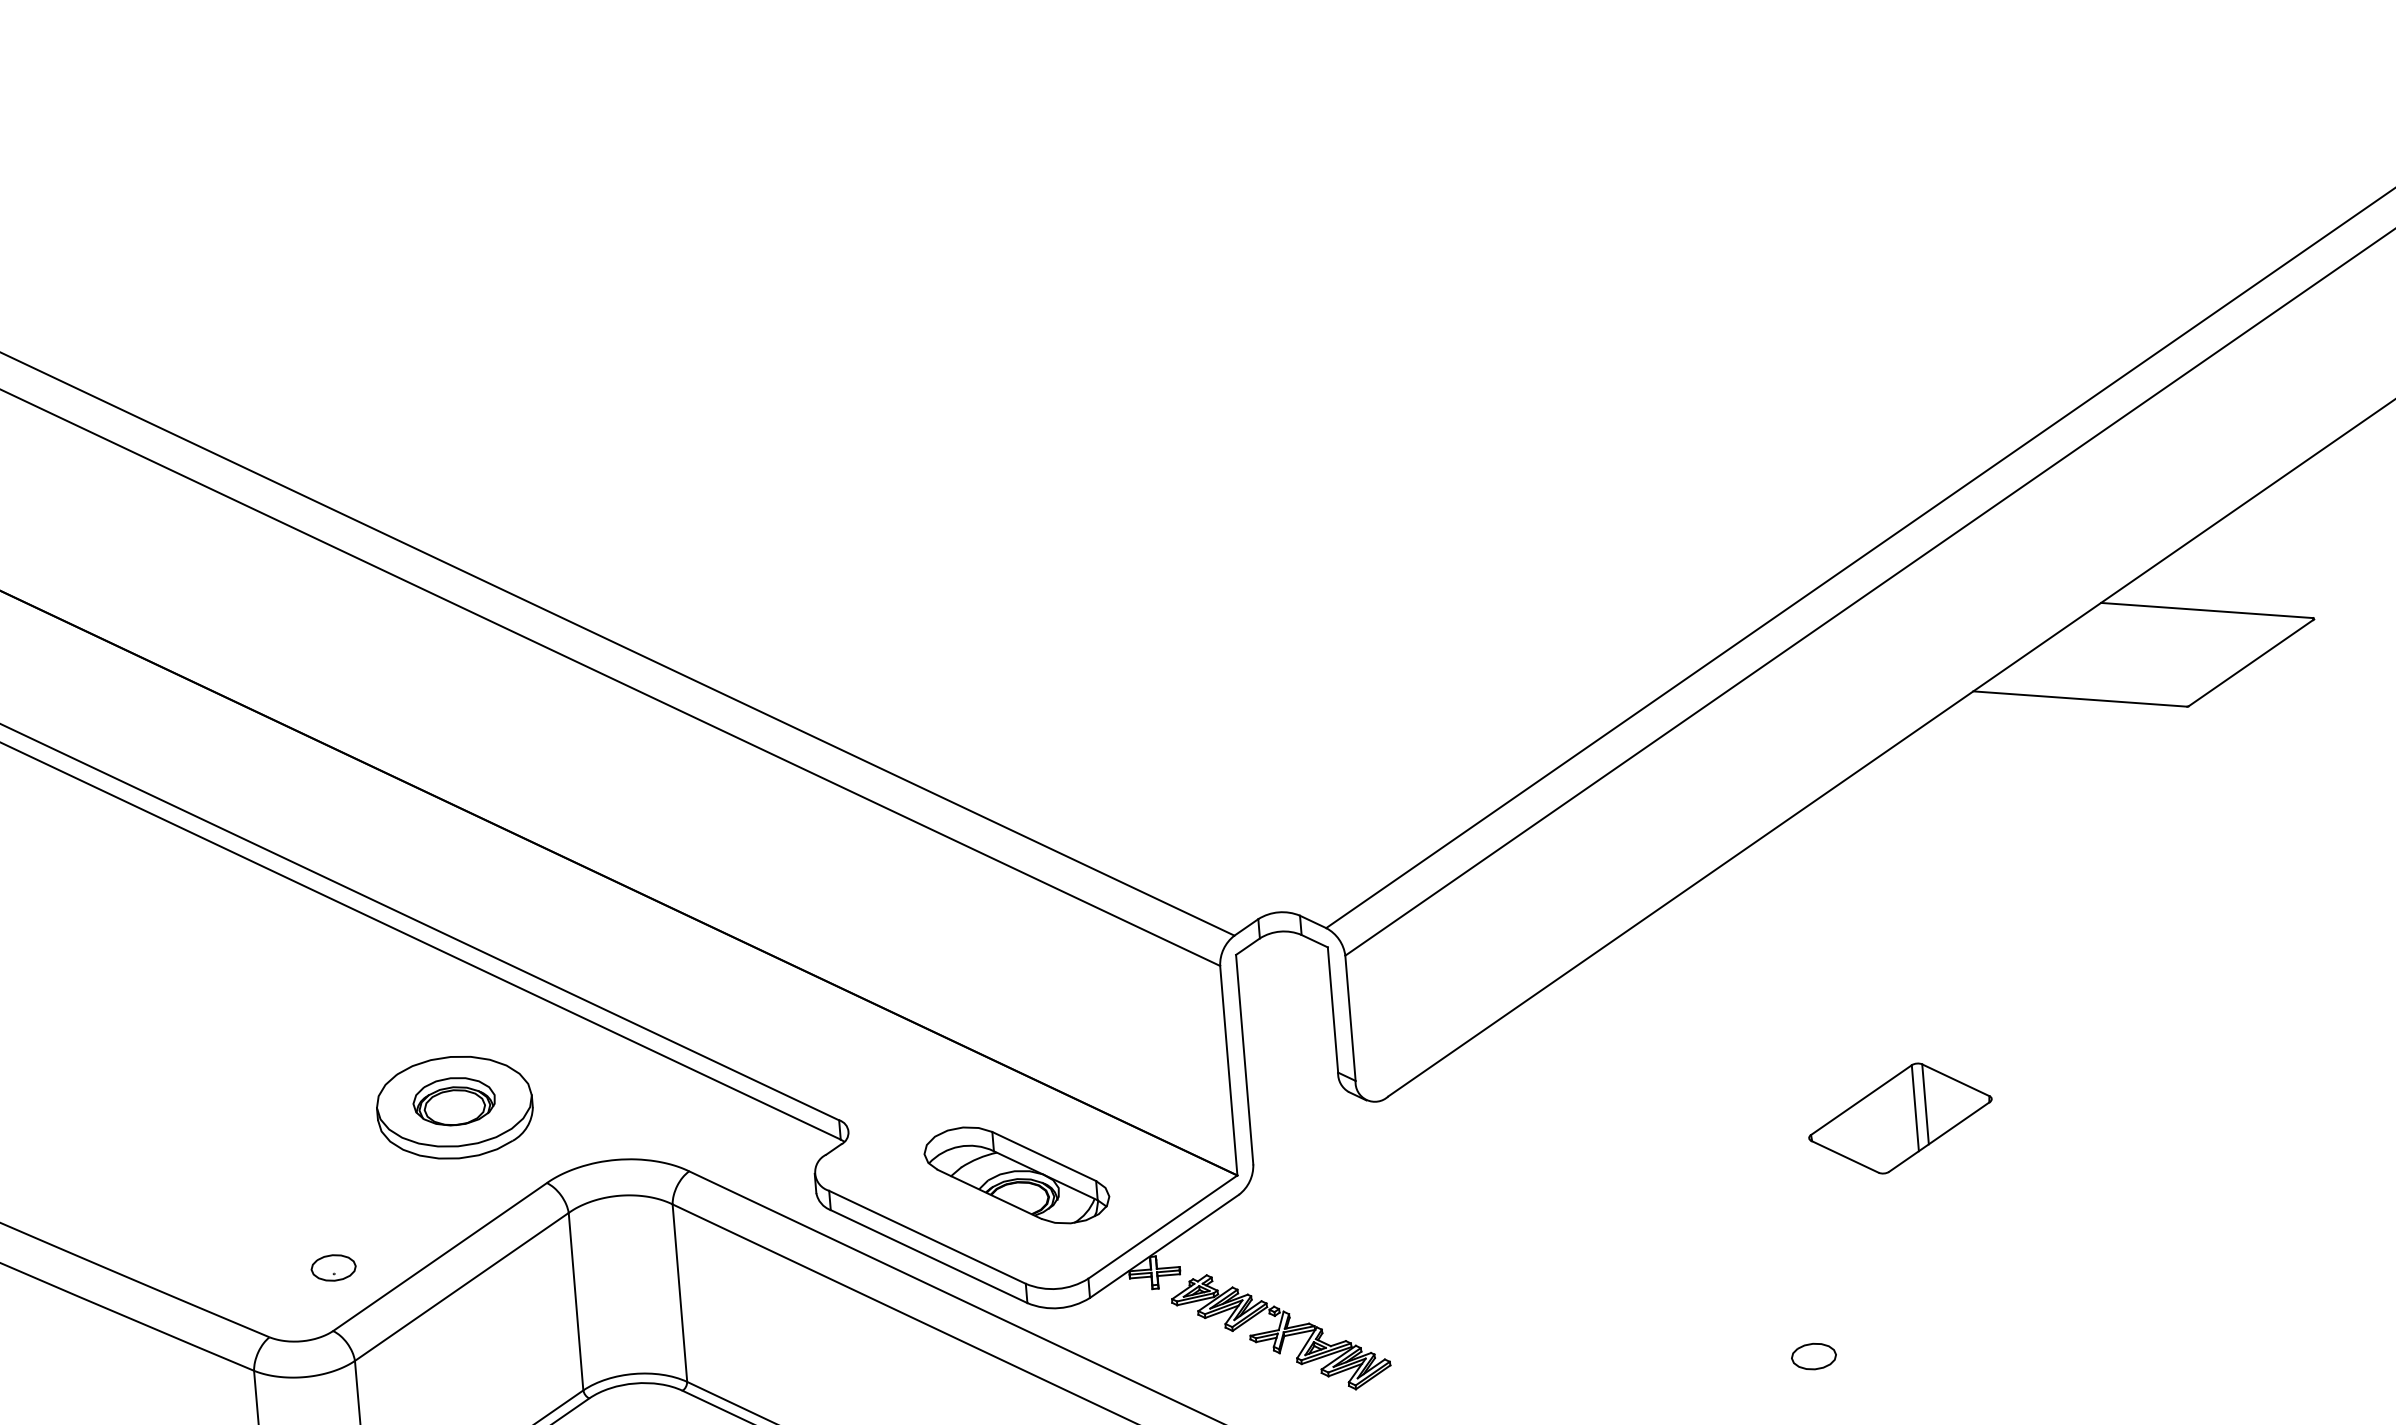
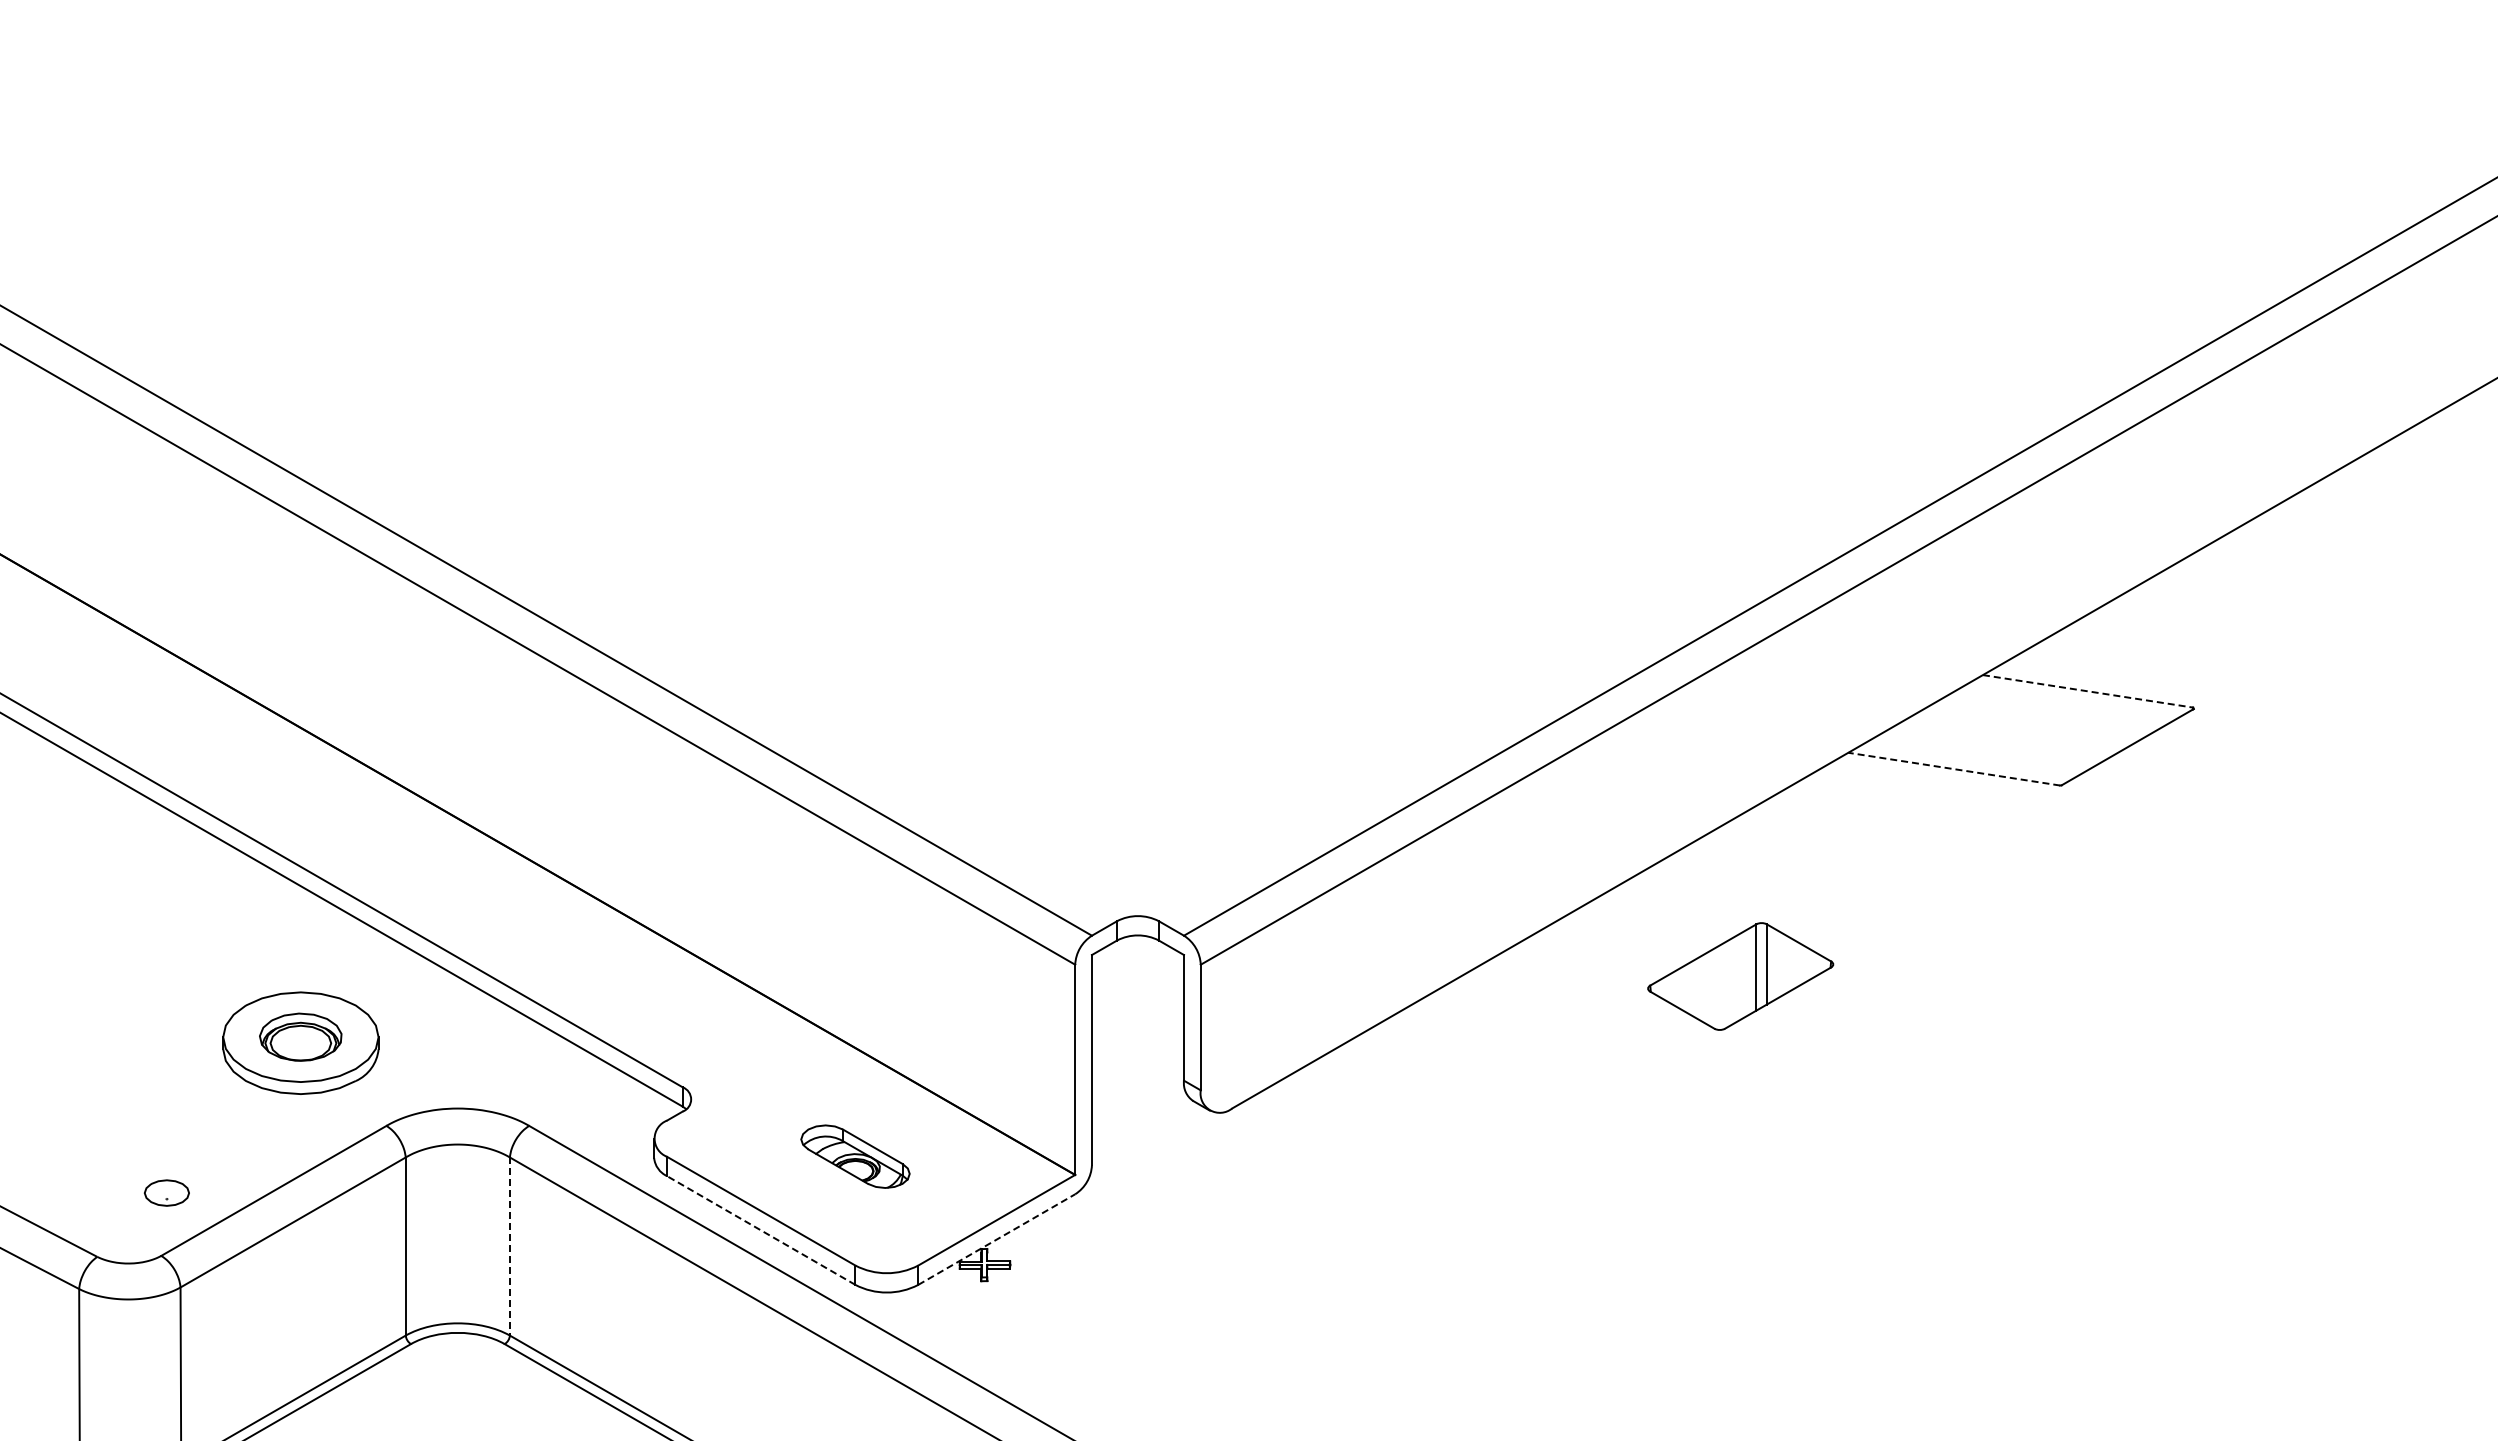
line: (2207, 610) -> (2088, 691), solid -> dashed
line: (2079, 699) -> (1953, 769), solid -> dashed
part: (1900, 1118) -> (1740, 976), moved
part: (1016, 1175) -> (855, 1156), size x0.6
line: (1164, 1246) -> (996, 1239), solid -> dashed
line: (929, 1256) -> (761, 1230), solid -> dashed
line: (679, 1294) -> (509, 1247), solid -> dashed
part: (1280, 1332) -> (1105, 1334), removed
part: (1814, 1356) -> (1635, 1402), removed

